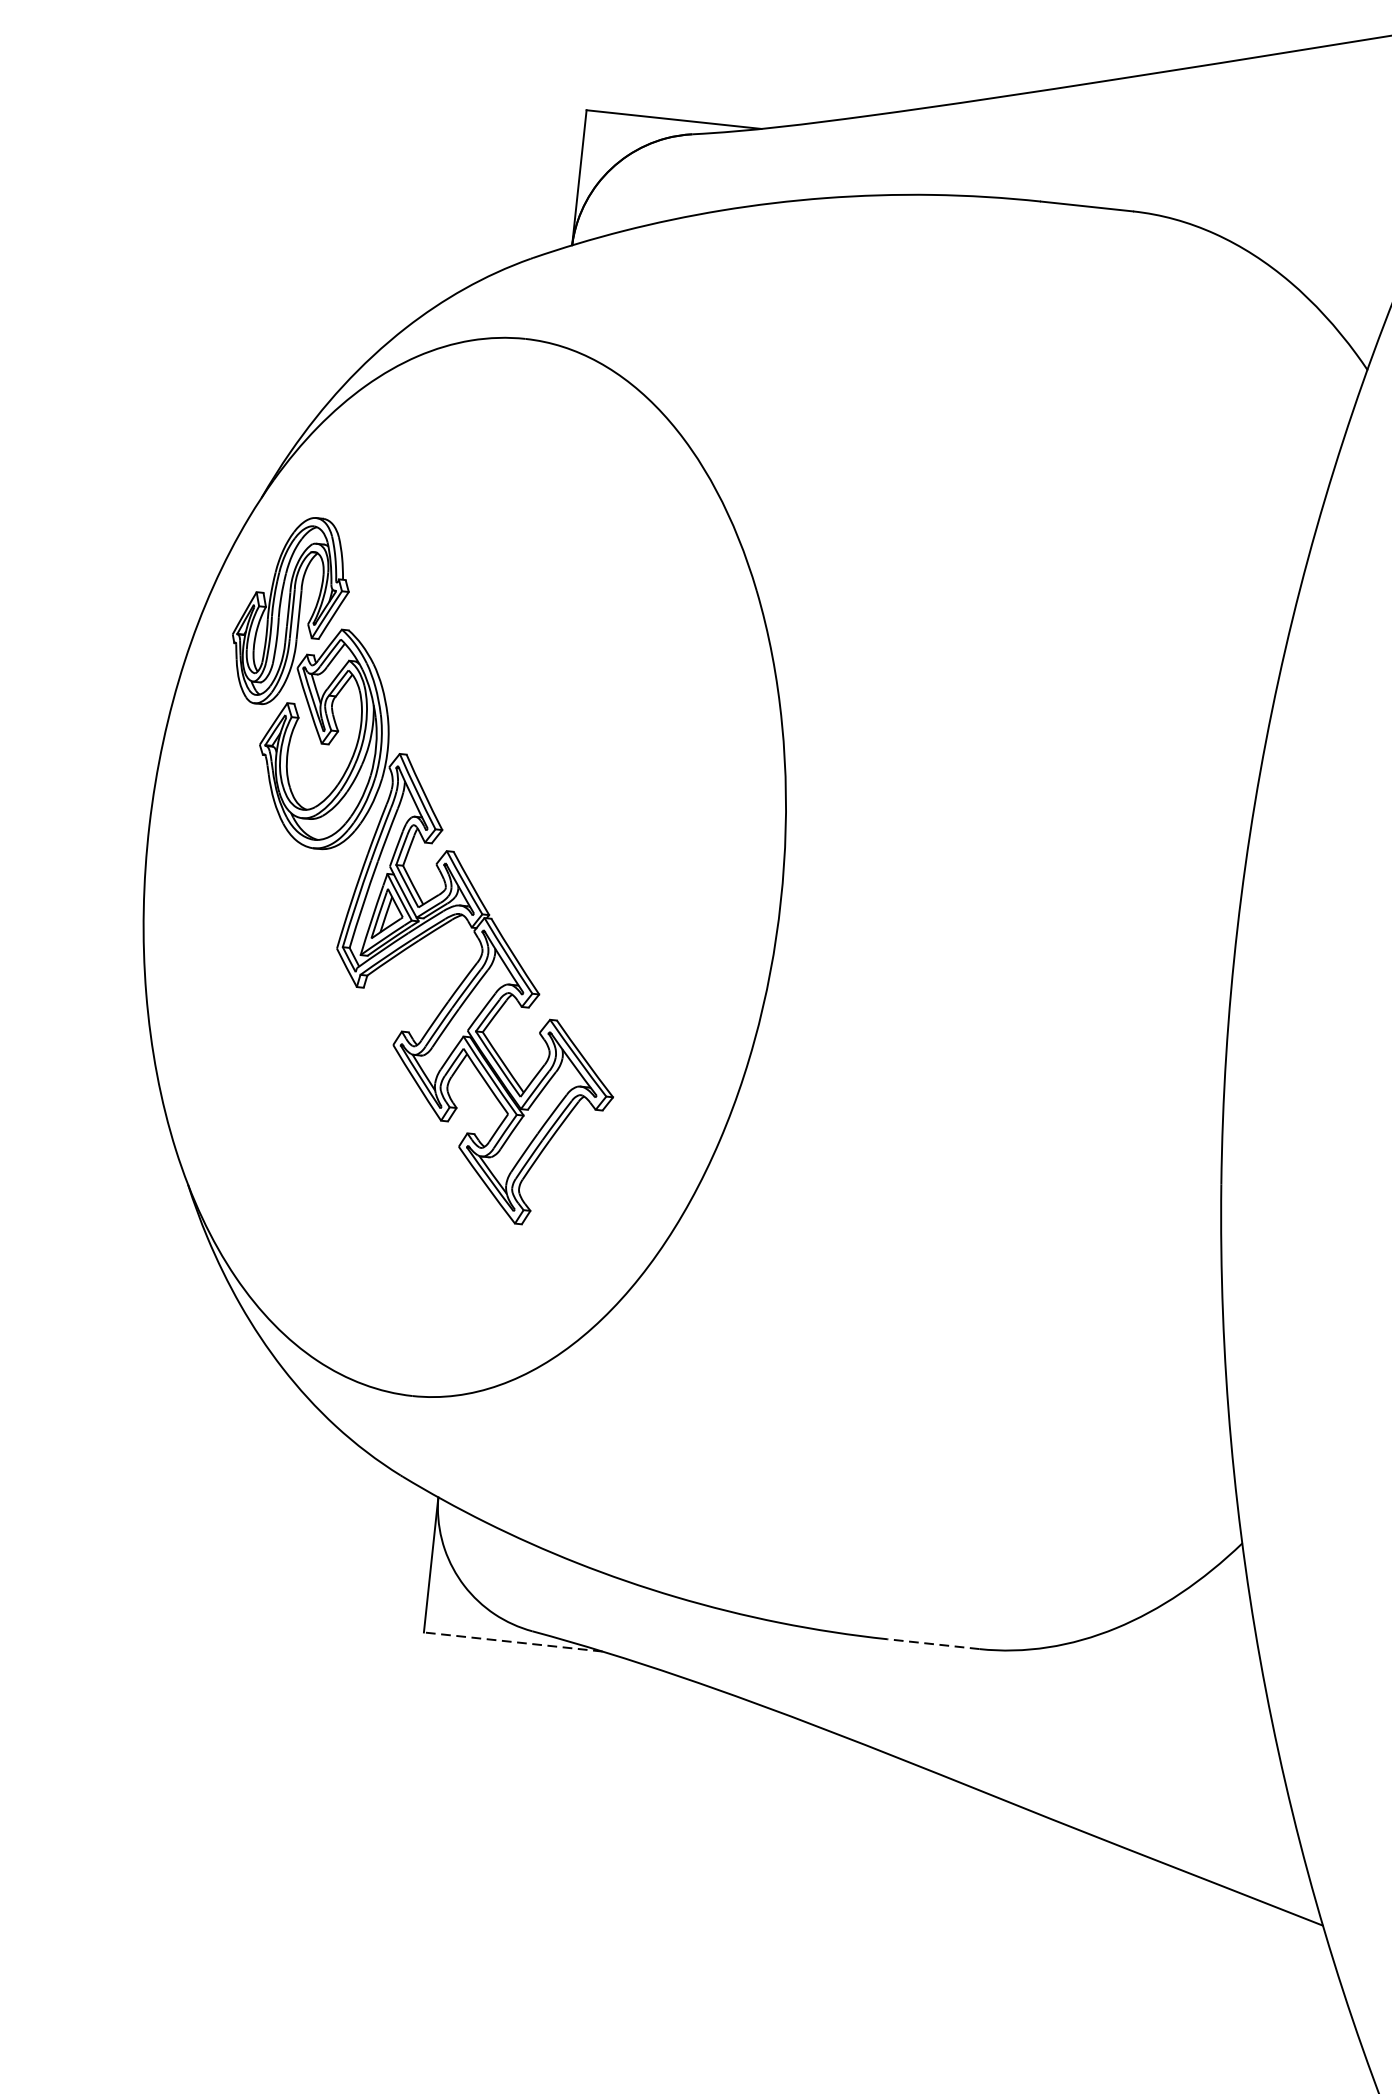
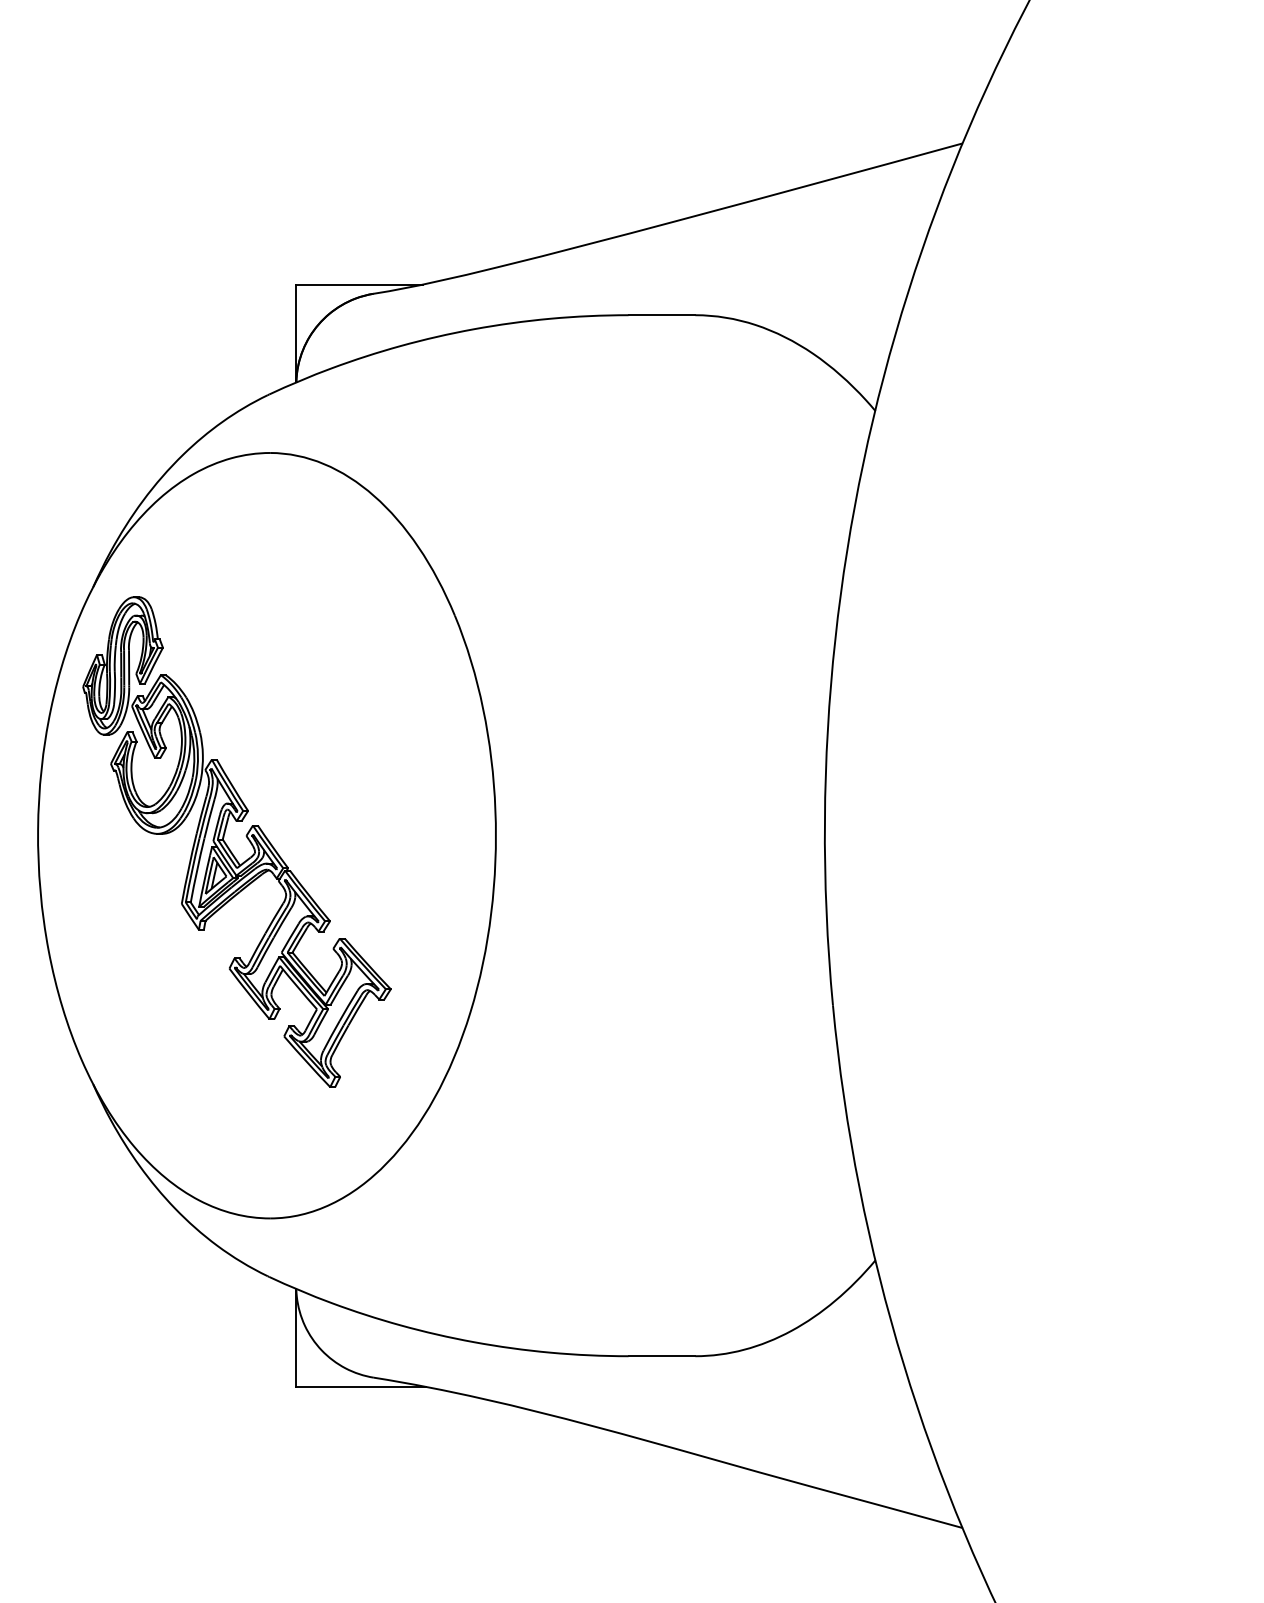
line: (513, 1641) -> (361, 1386), dashed -> solid
line: (932, 1644) -> (661, 1356), dashed -> solid

